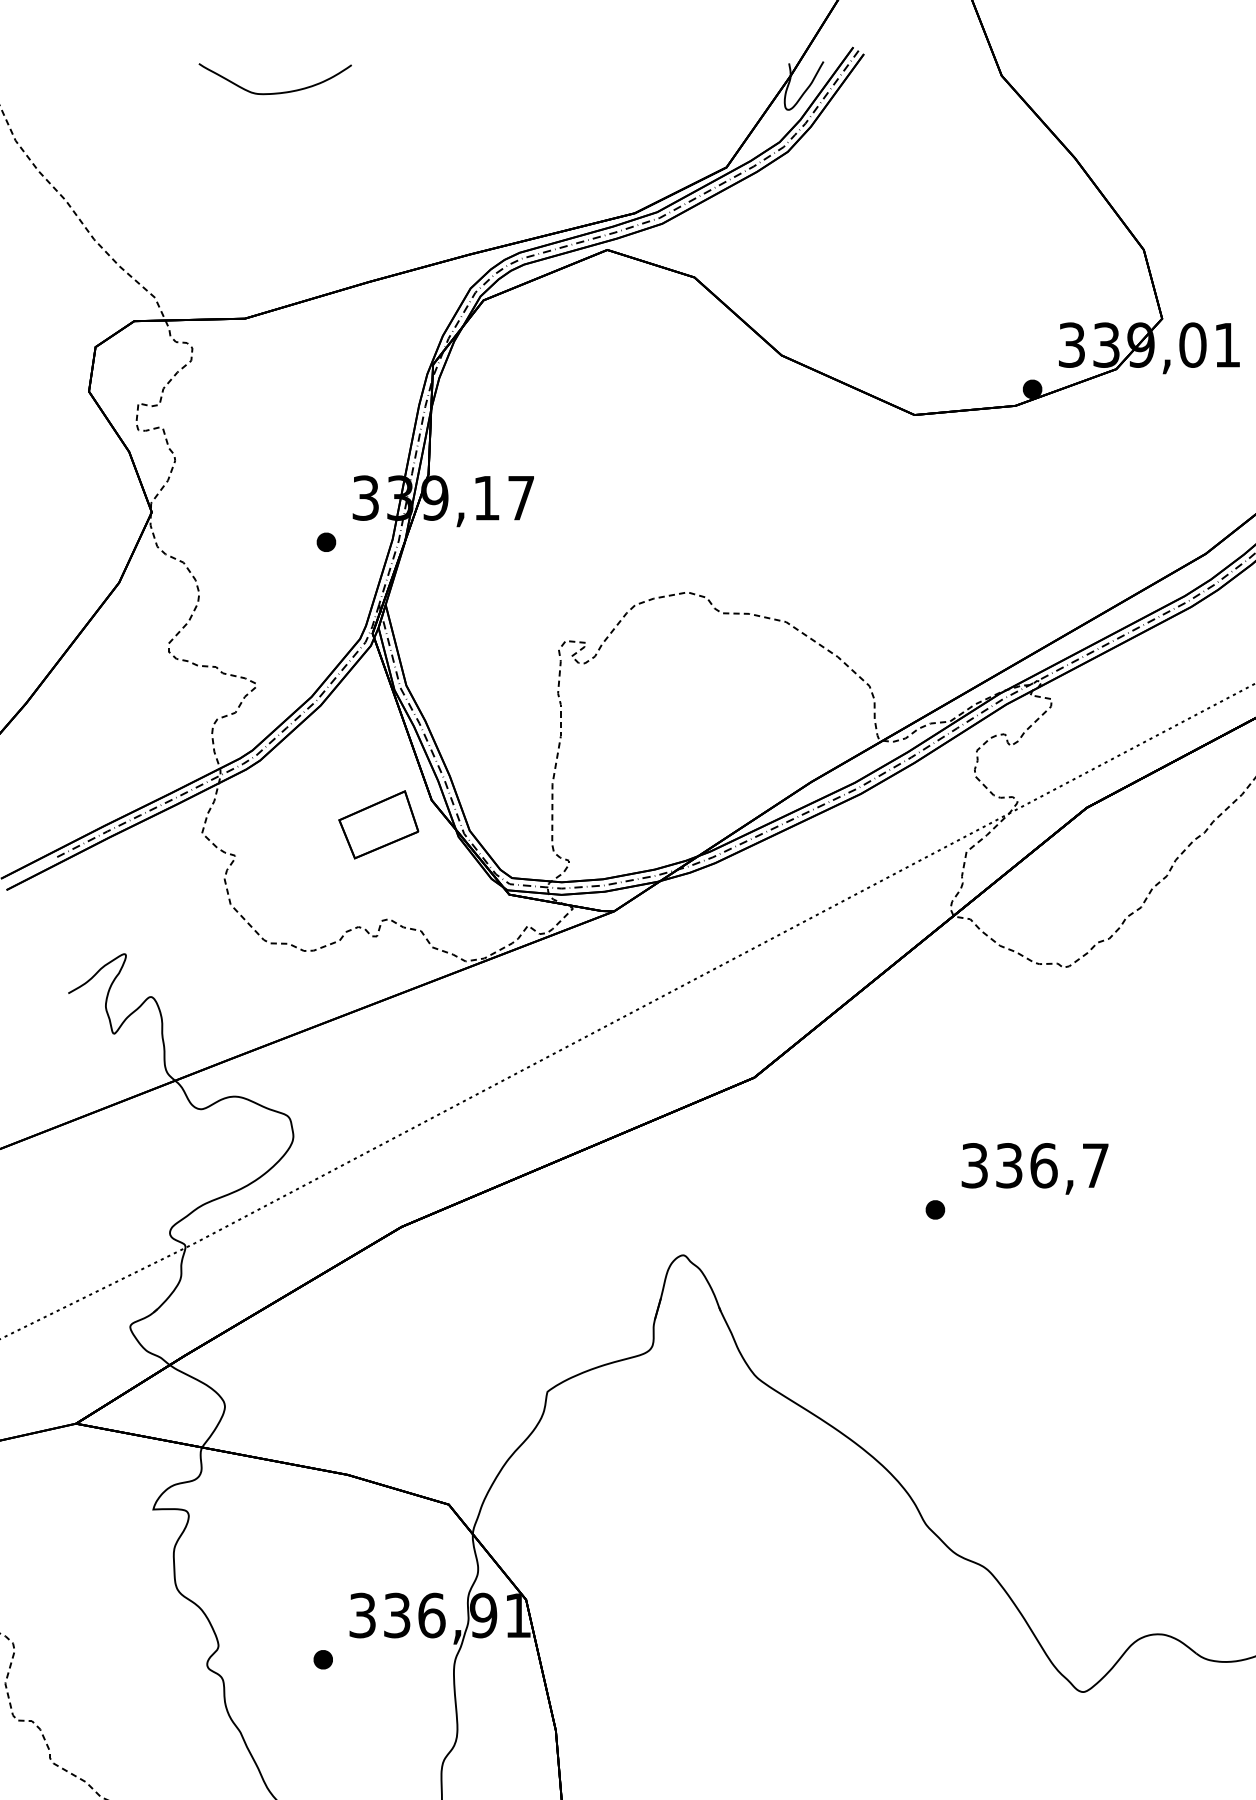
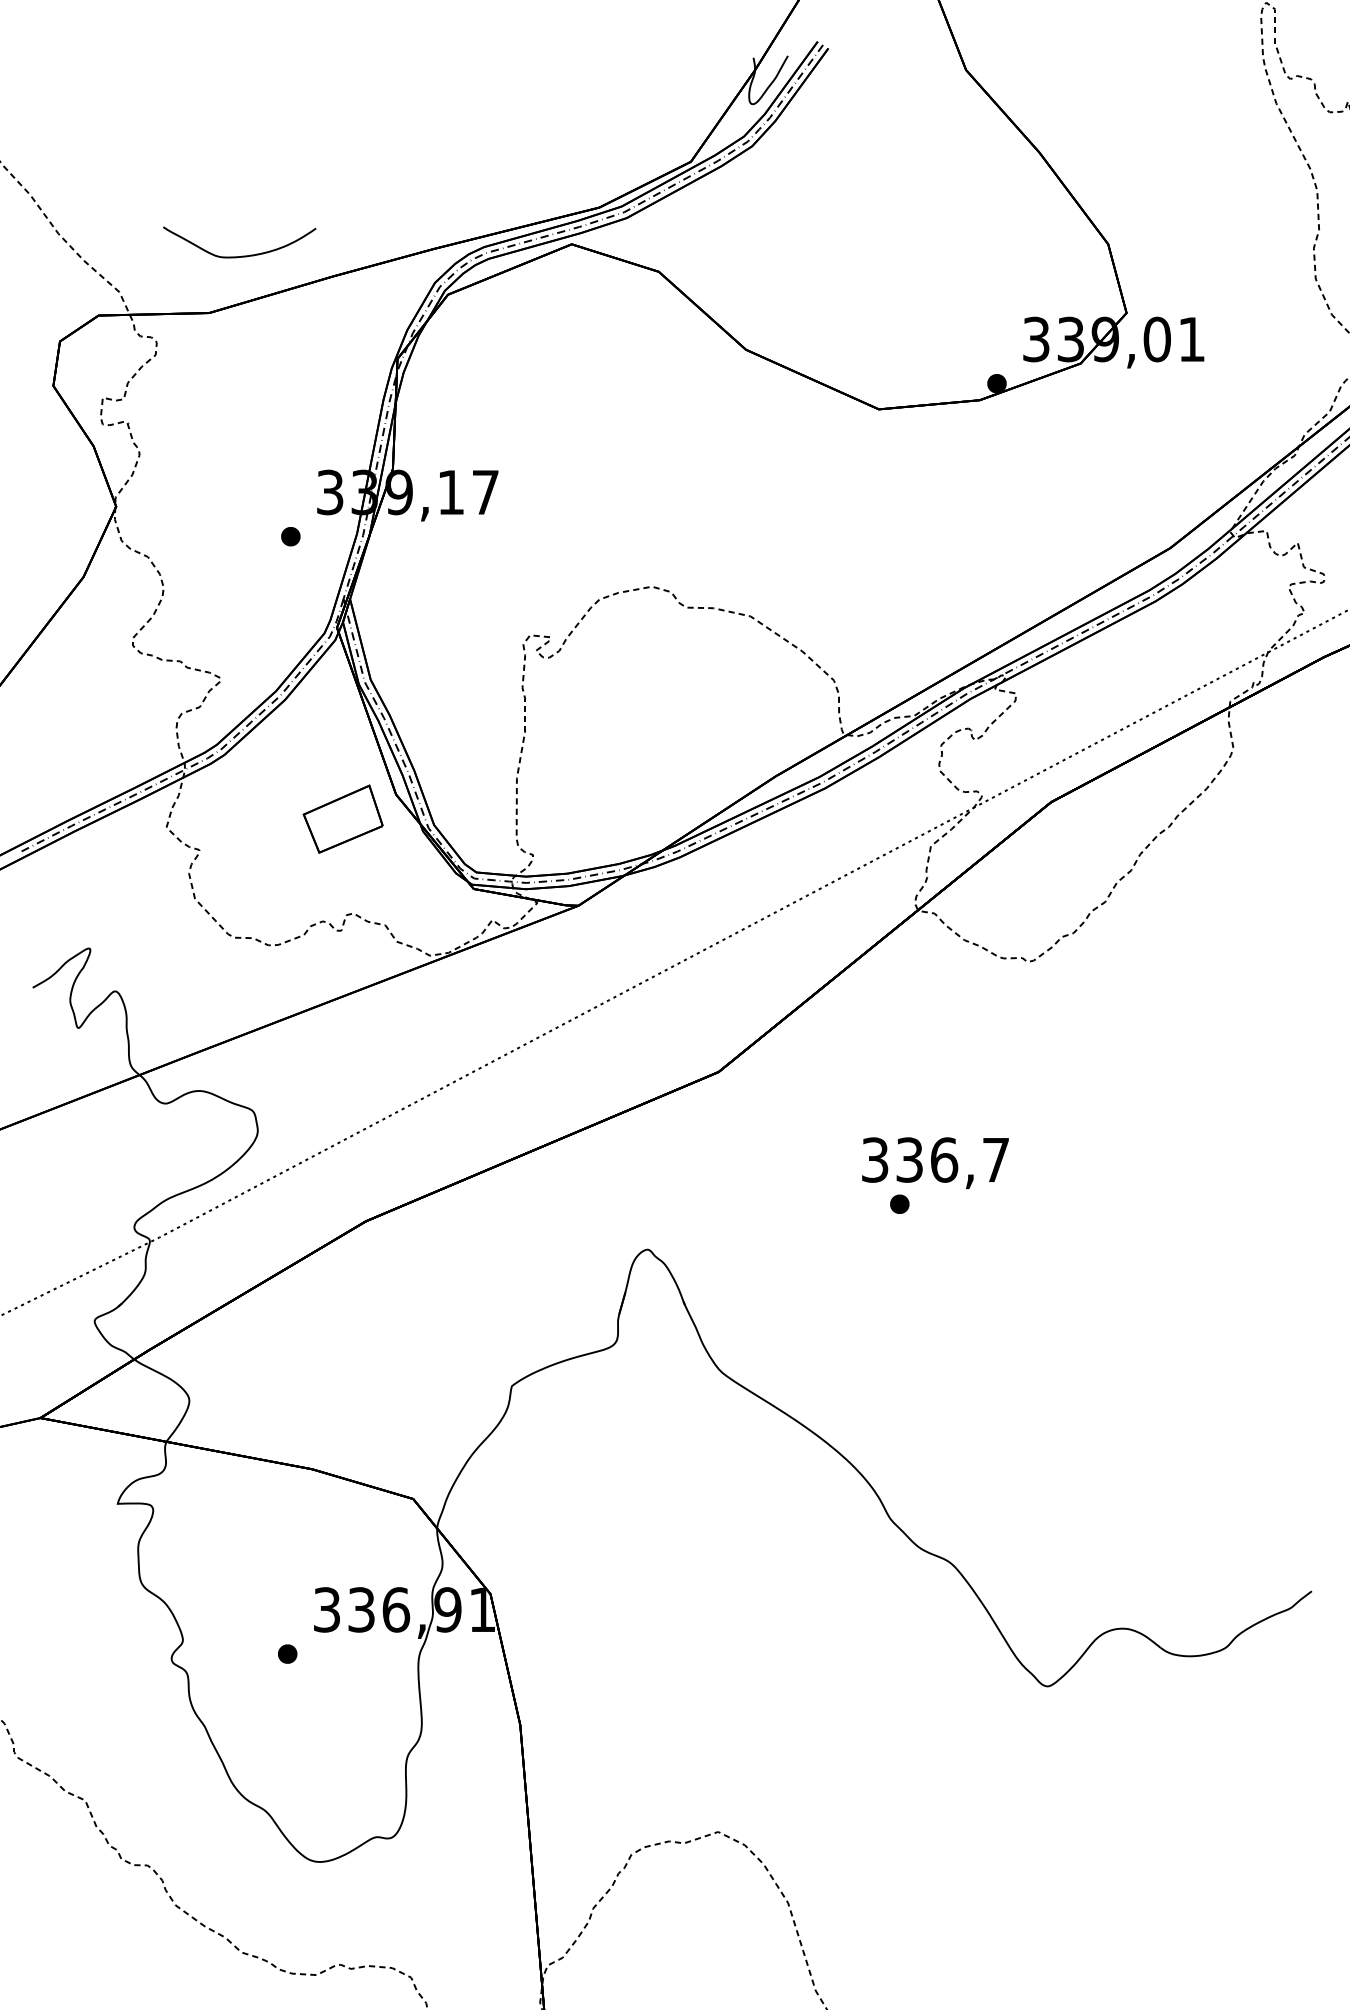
curve: (277, 92) -> (241, 255), moved
text: (1035, 1168) -> (935, 1162), moved

